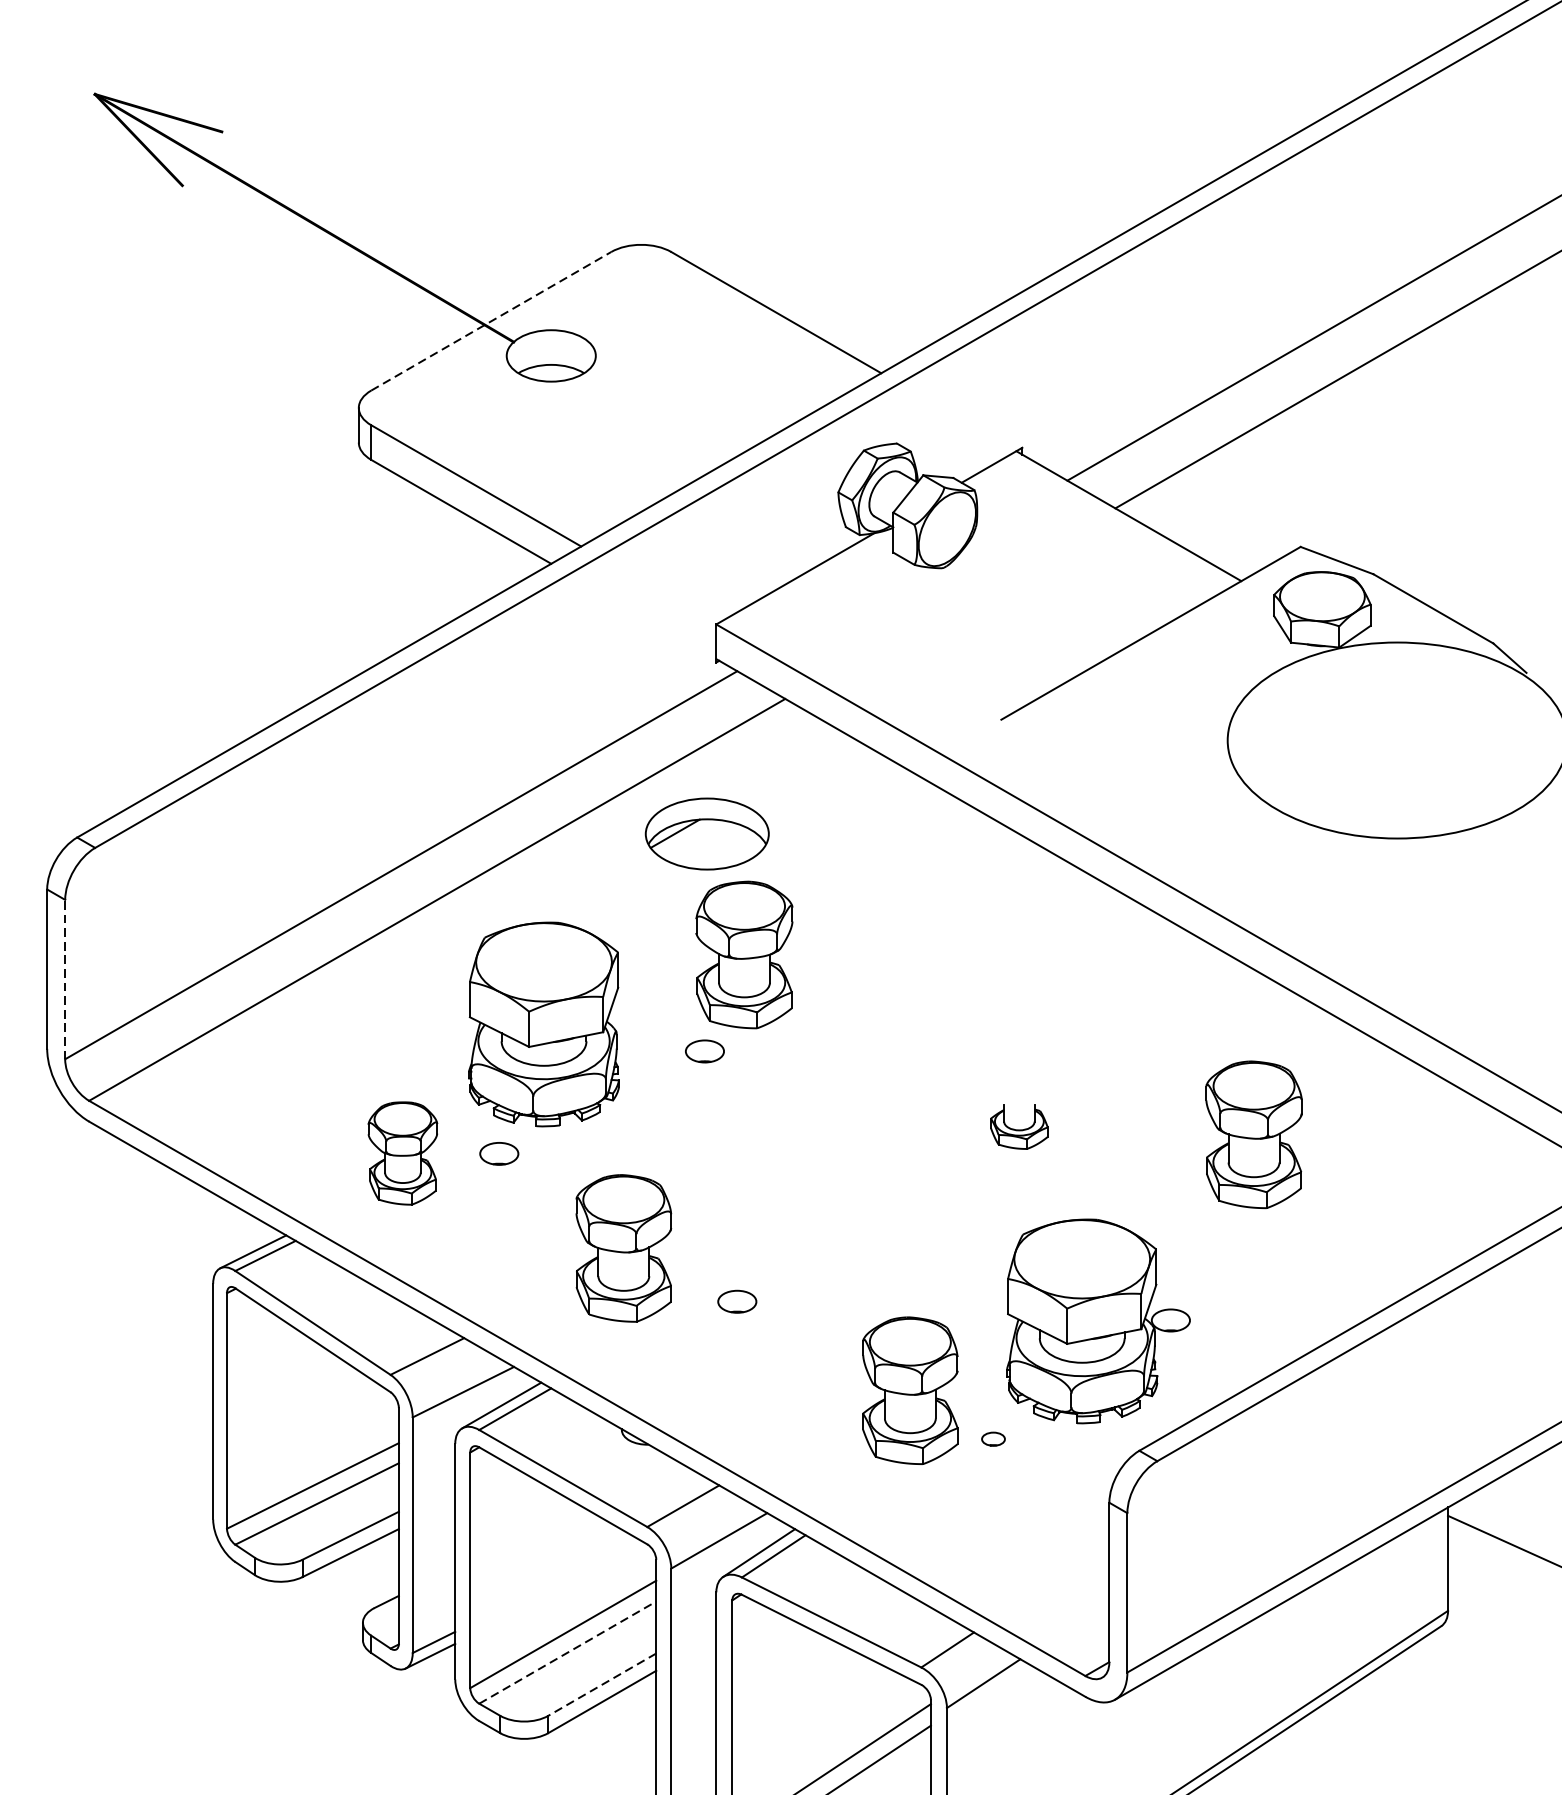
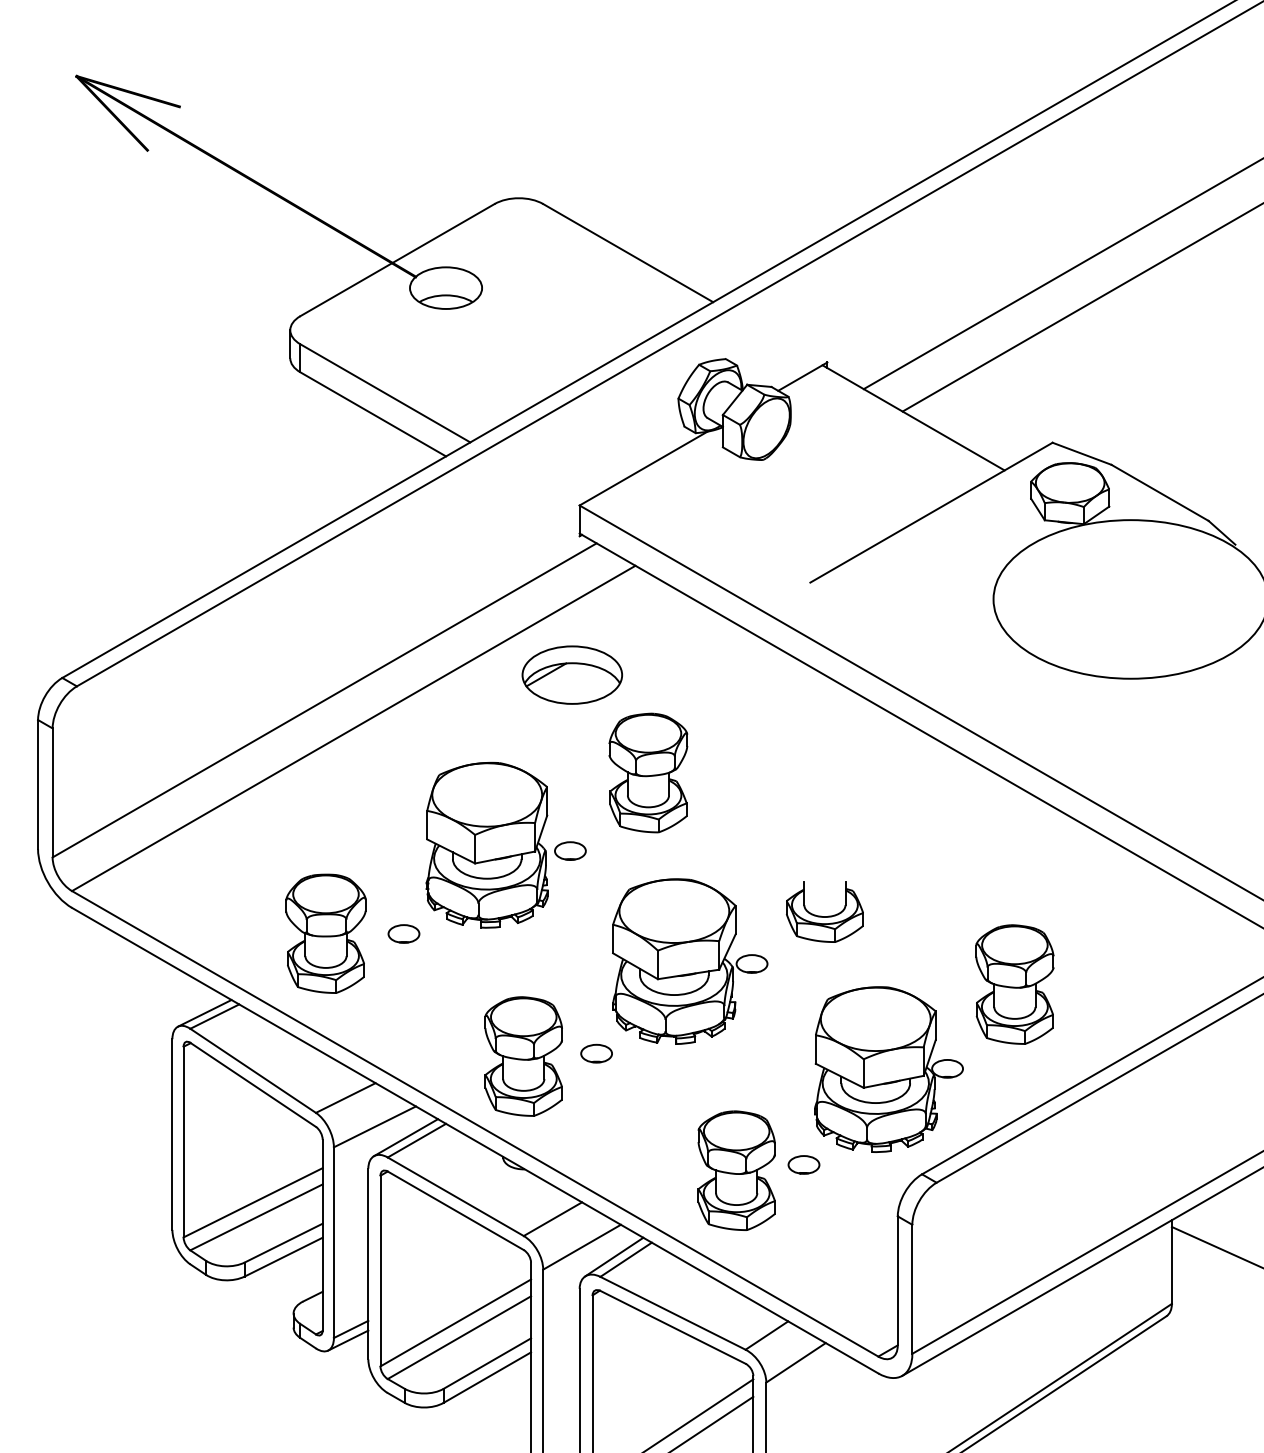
line: (491, 320) -> (397, 259), dashed -> solid
part: (744, 954) -> (648, 772), moved
line: (65, 979) -> (52, 792), dashed -> solid
part: (543, 1023) -> (486, 844), moved
part: (1018, 1126) -> (824, 911), size x1.67
part: (1253, 1134) -> (1014, 984), moved
part: (402, 1153) -> (325, 933), size x1.43
part: (853, 1187) -> (690, 961), added
part: (623, 1248) -> (523, 1056), moved
part: (910, 1390) -> (736, 1170), moved
part: (992, 1438) -> (803, 1164), size x1.67
line: (567, 1652) -> (459, 1337), dashed -> solid
line: (601, 1684) -> (486, 1363), dashed -> solid

